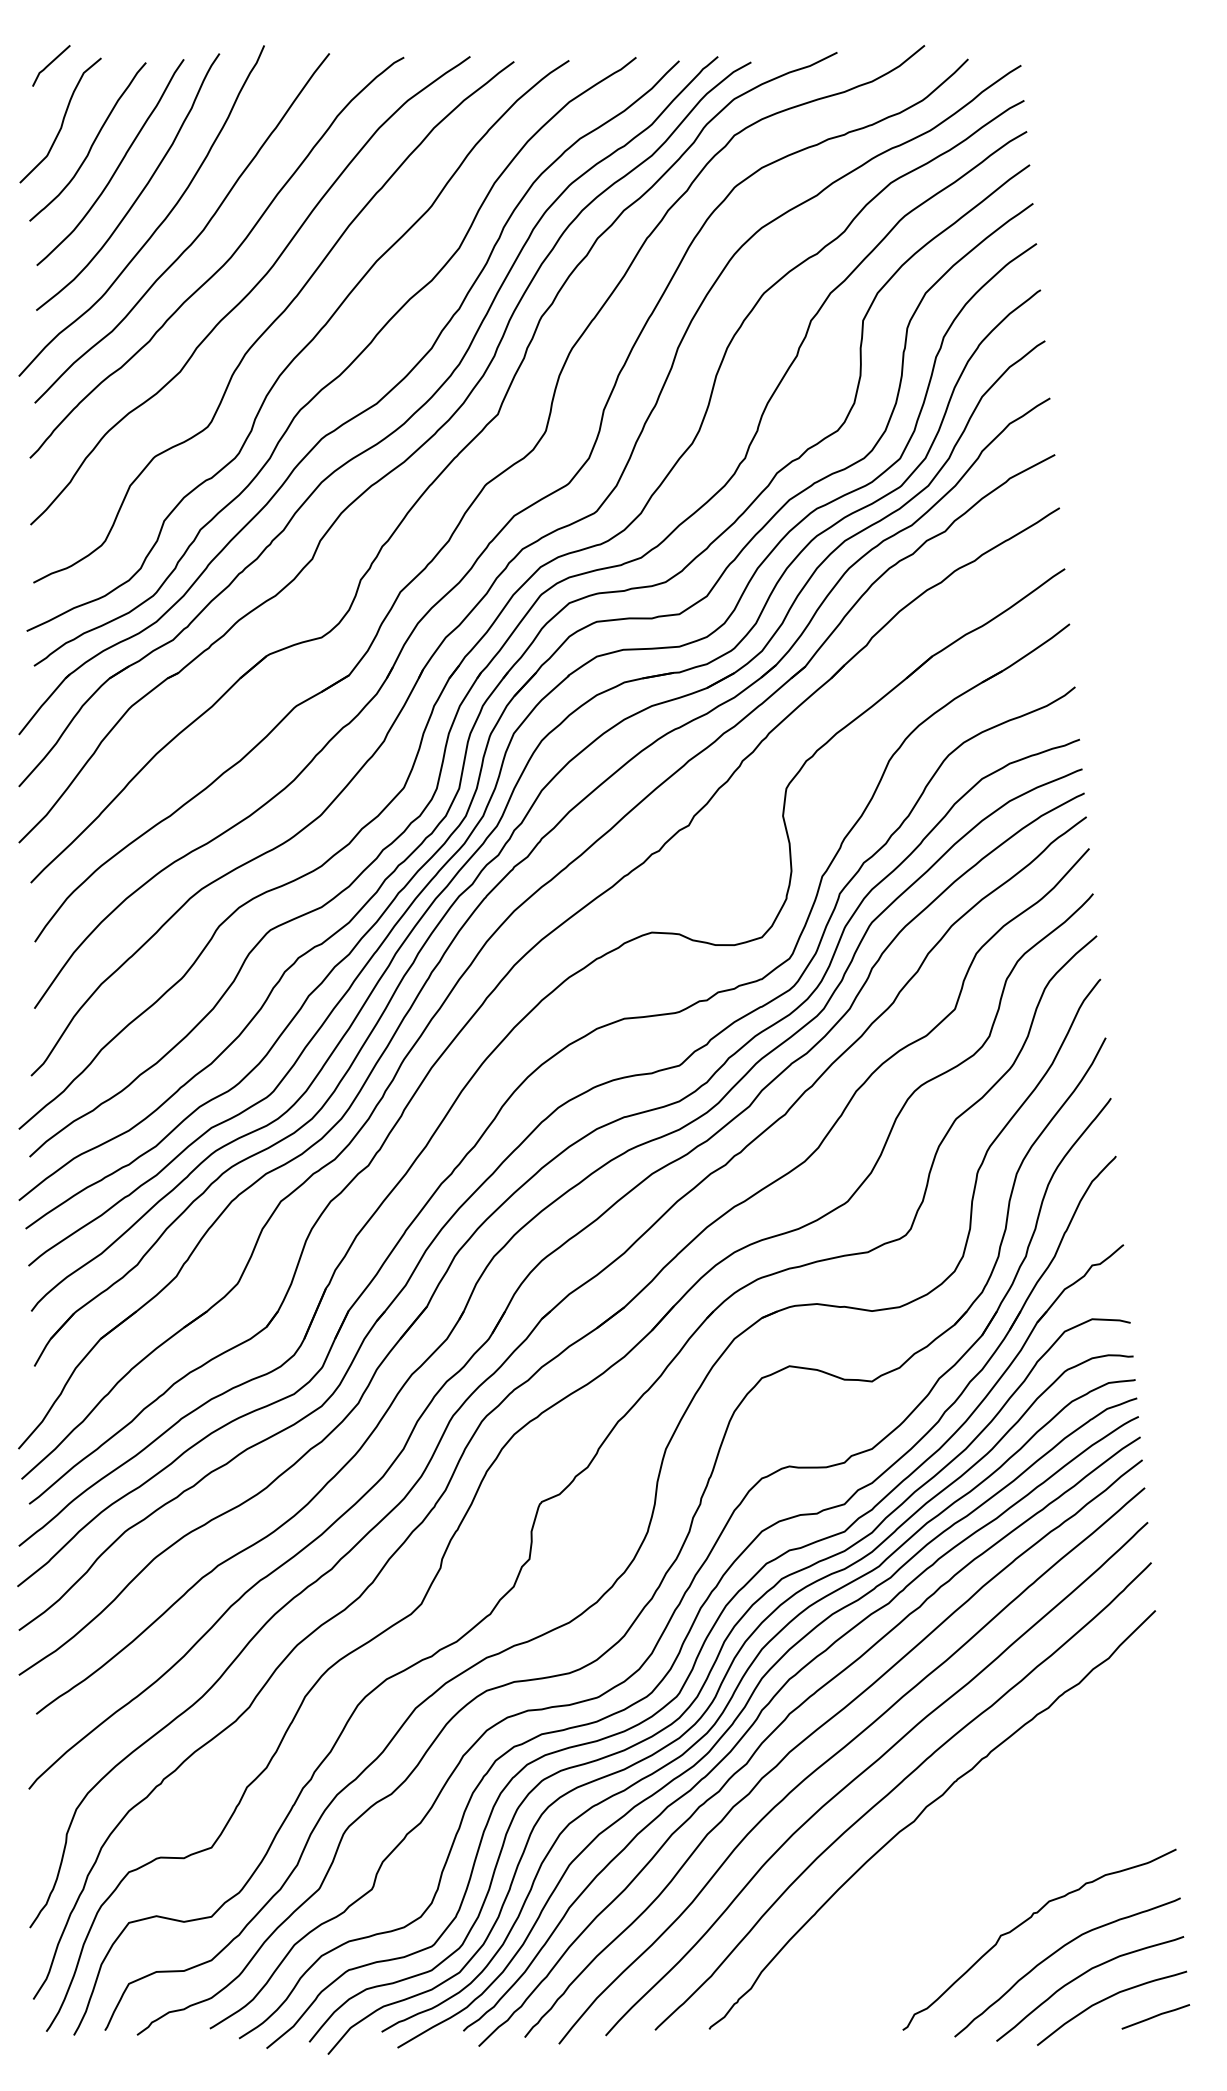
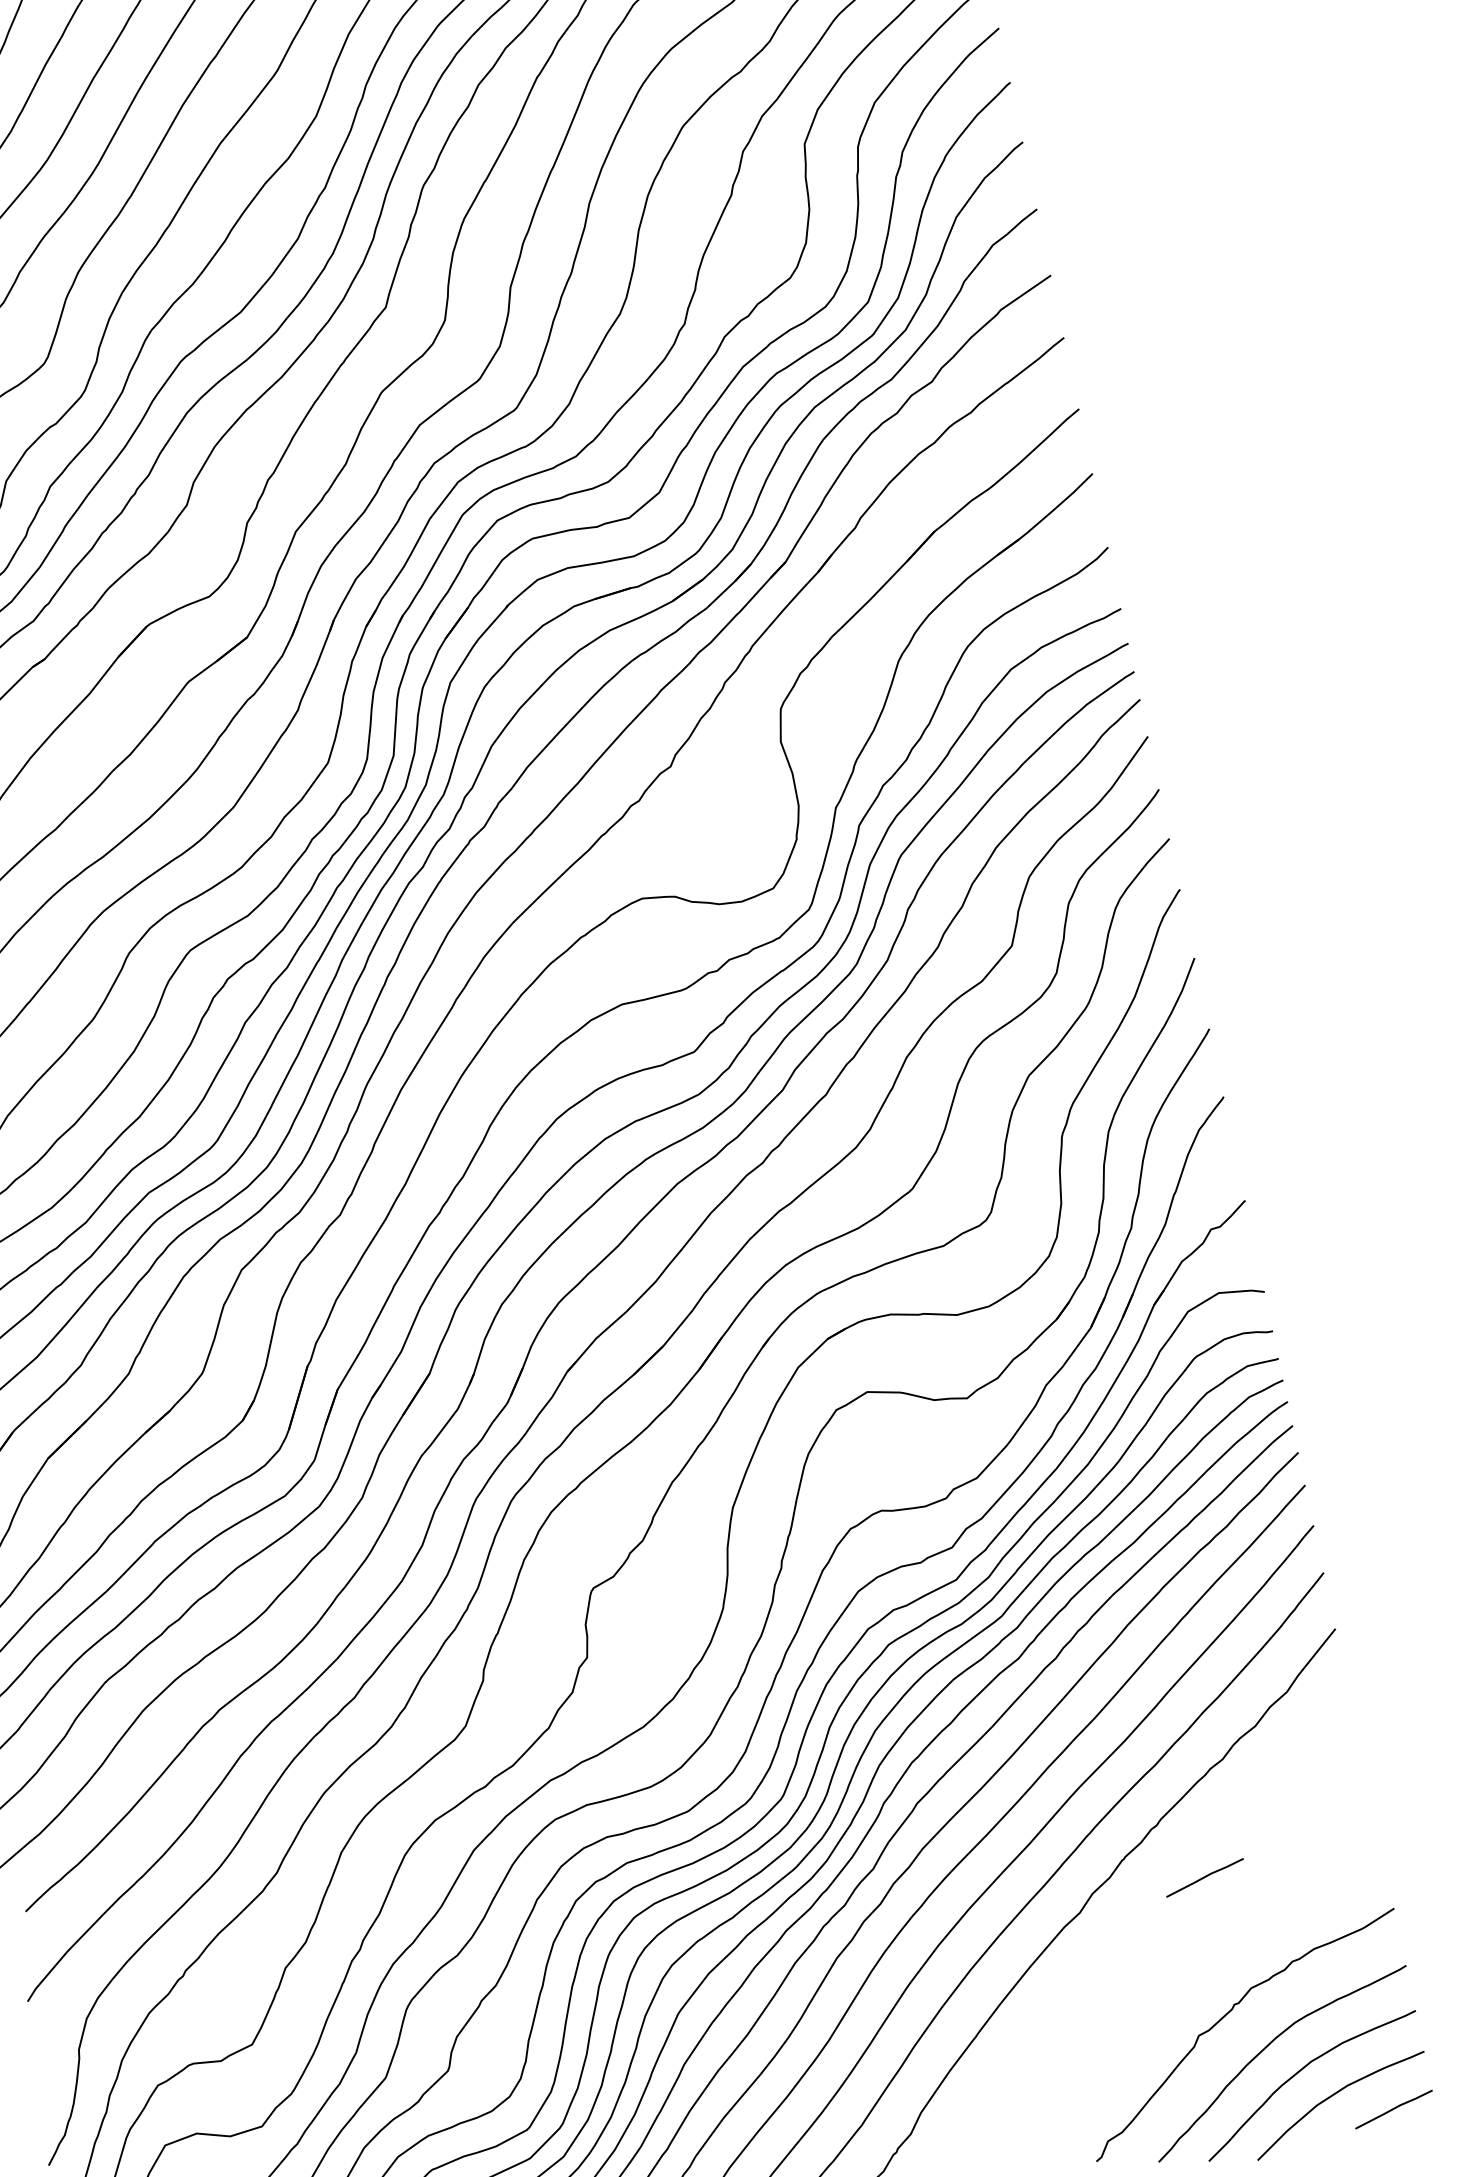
line: (1021, 1804) -> (1204, 1877), added

